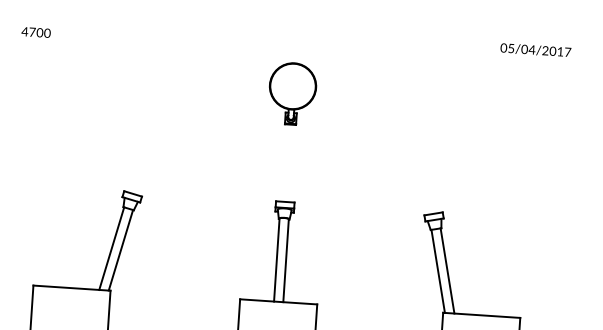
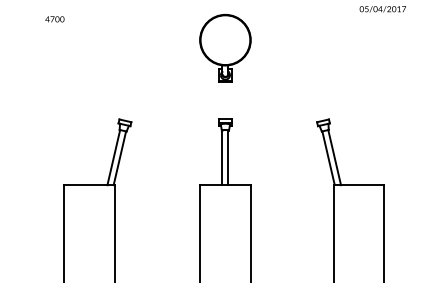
part: (292, 94) -> (225, 48), size x1.67

